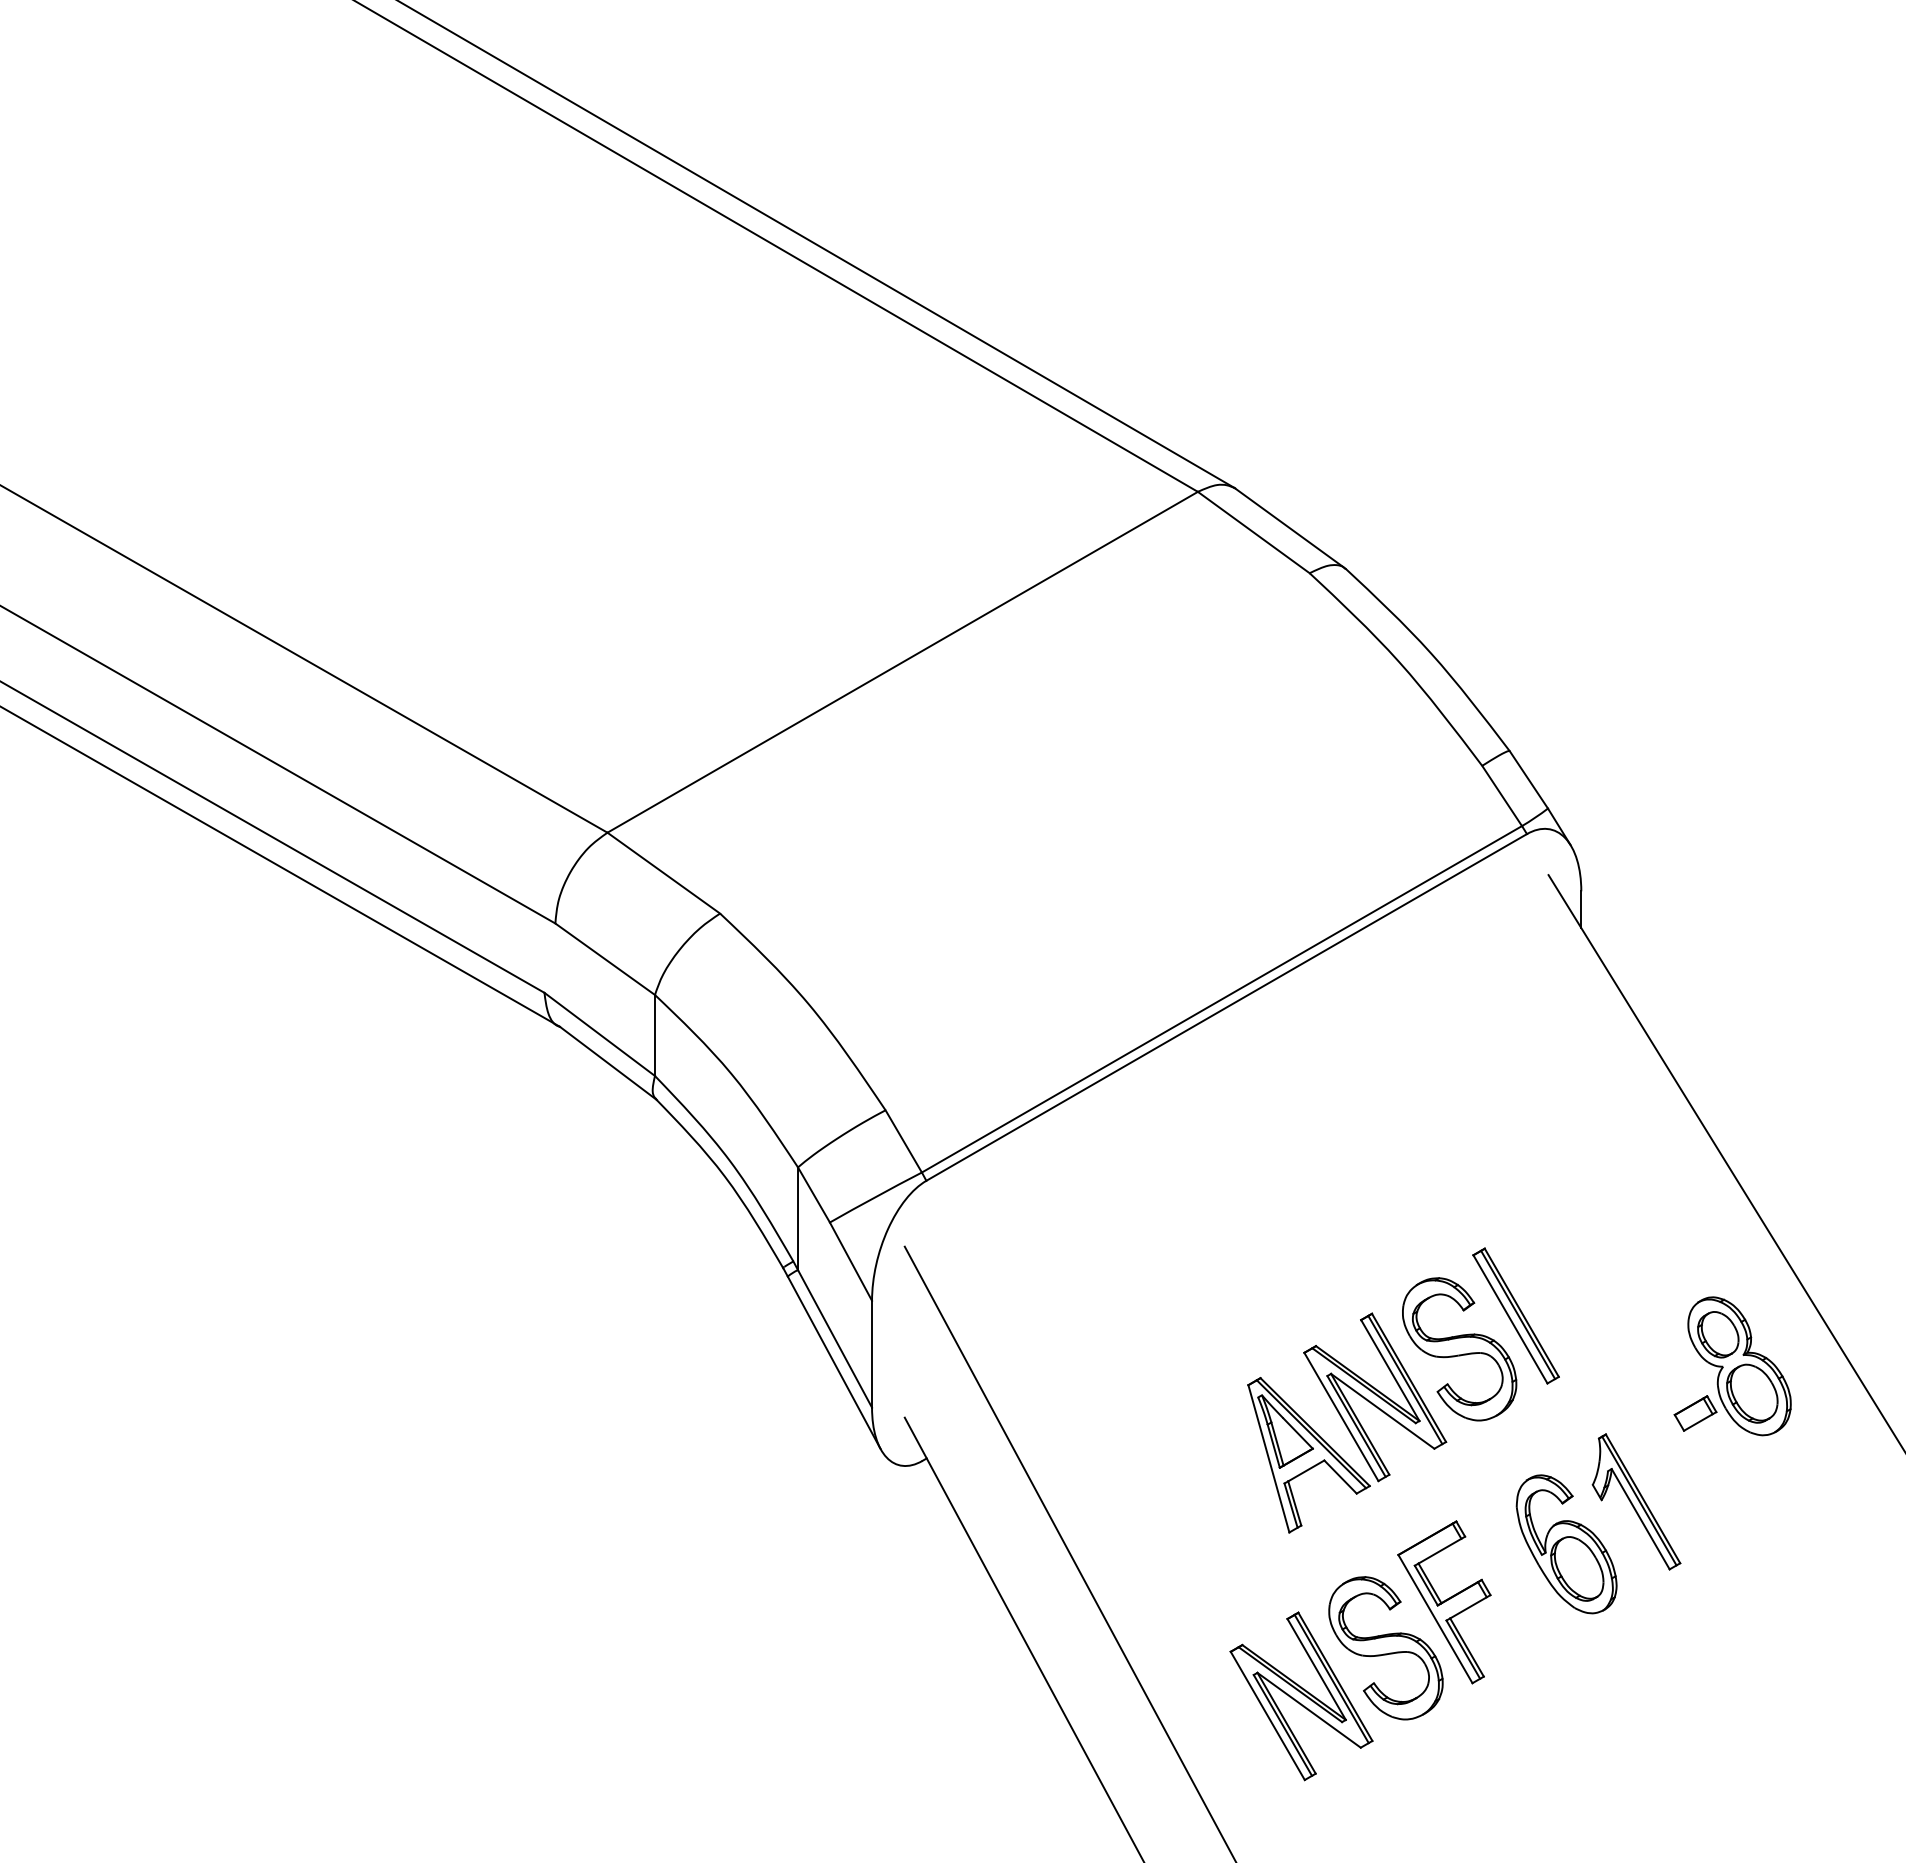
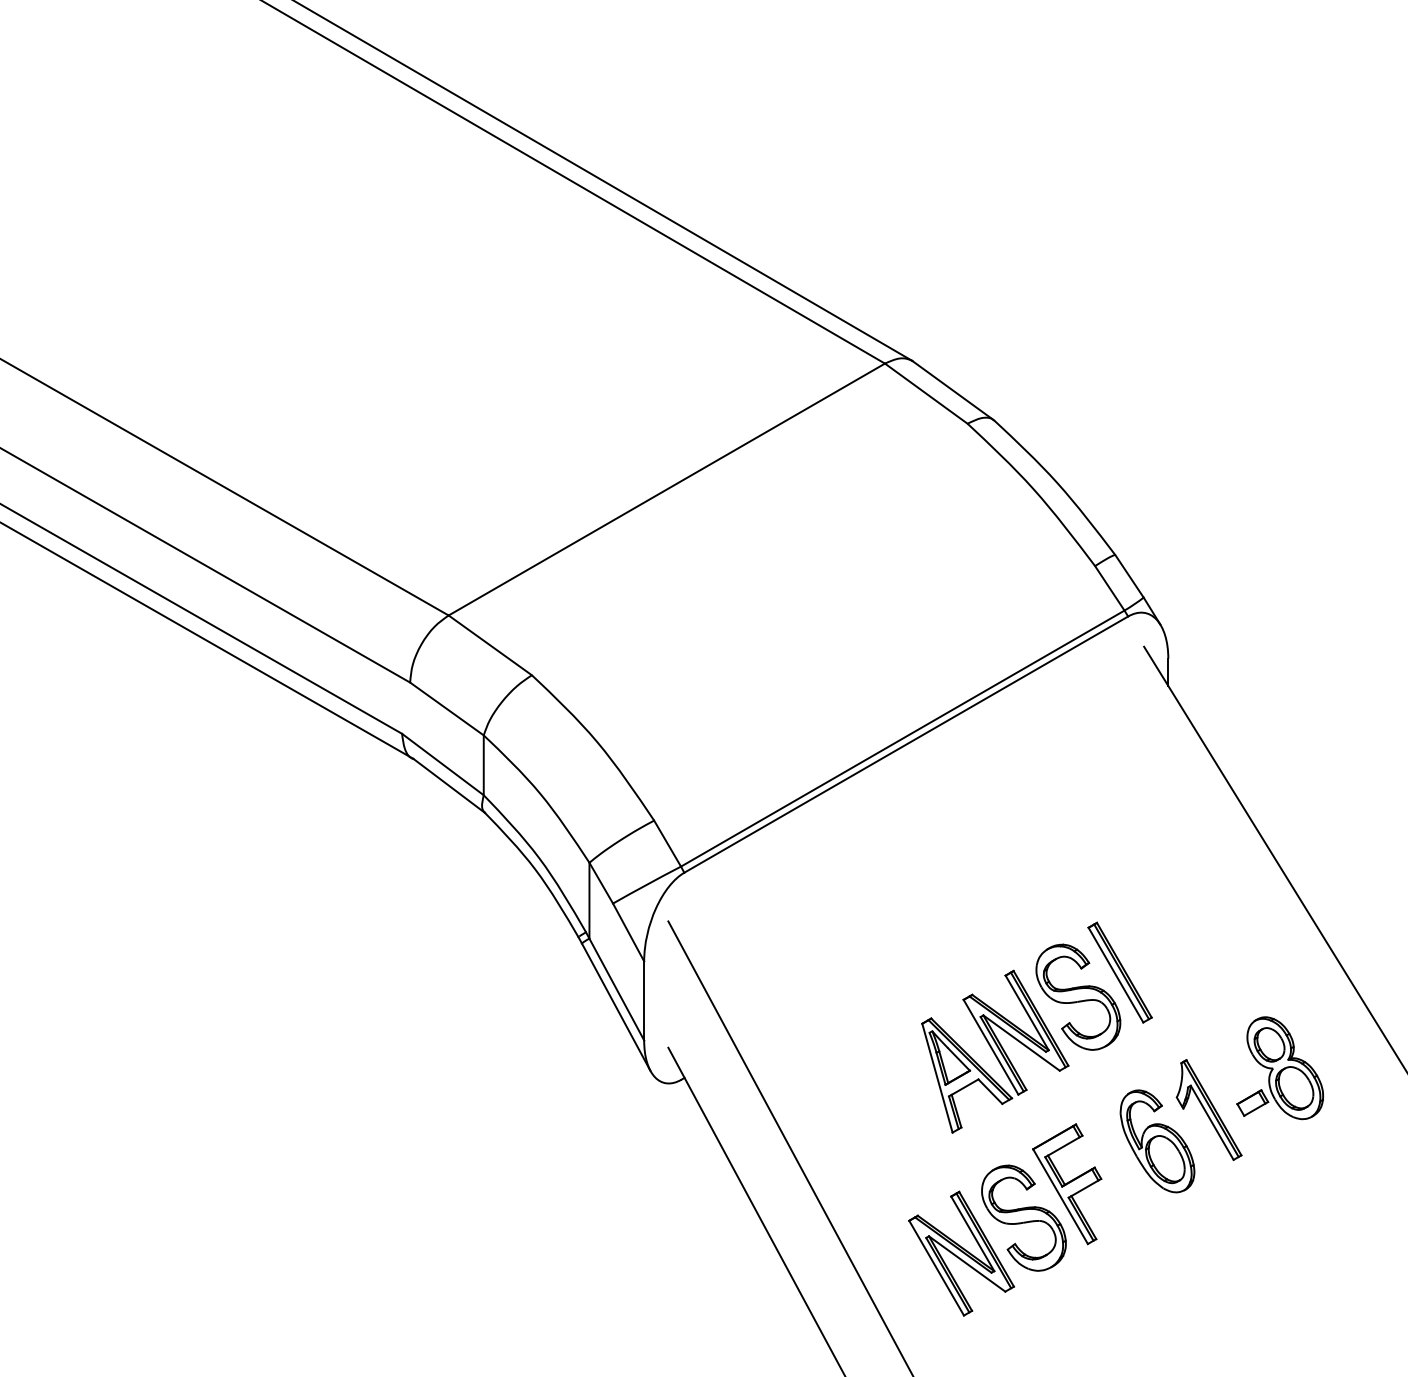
part: (1732, 1366) -> (1280, 1068), moved

